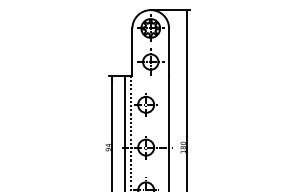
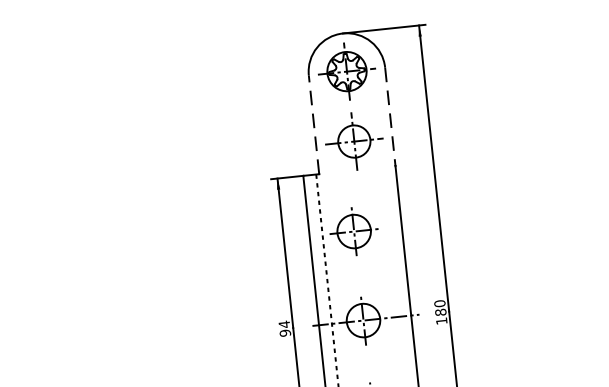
line: (132, 52) -> (314, 125), solid -> dashed
line: (169, 52) -> (391, 117), solid -> dashed

